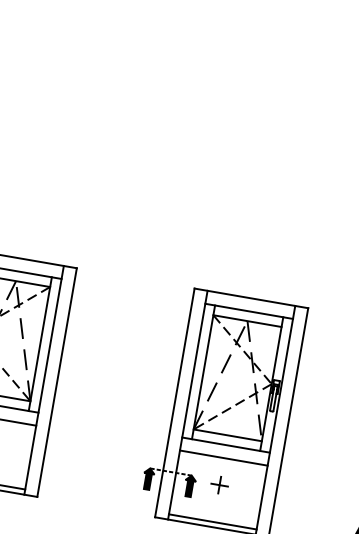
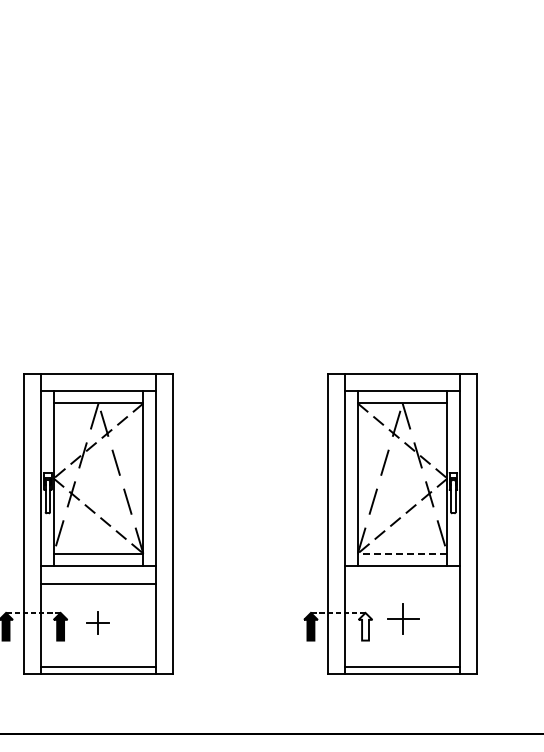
line: (227, 435) -> (402, 553), solid -> dashed
line: (223, 458) -> (402, 583), removed
part: (219, 484) -> (402, 618), size x1.4
fill: (189, 485) -> (365, 626), removed

